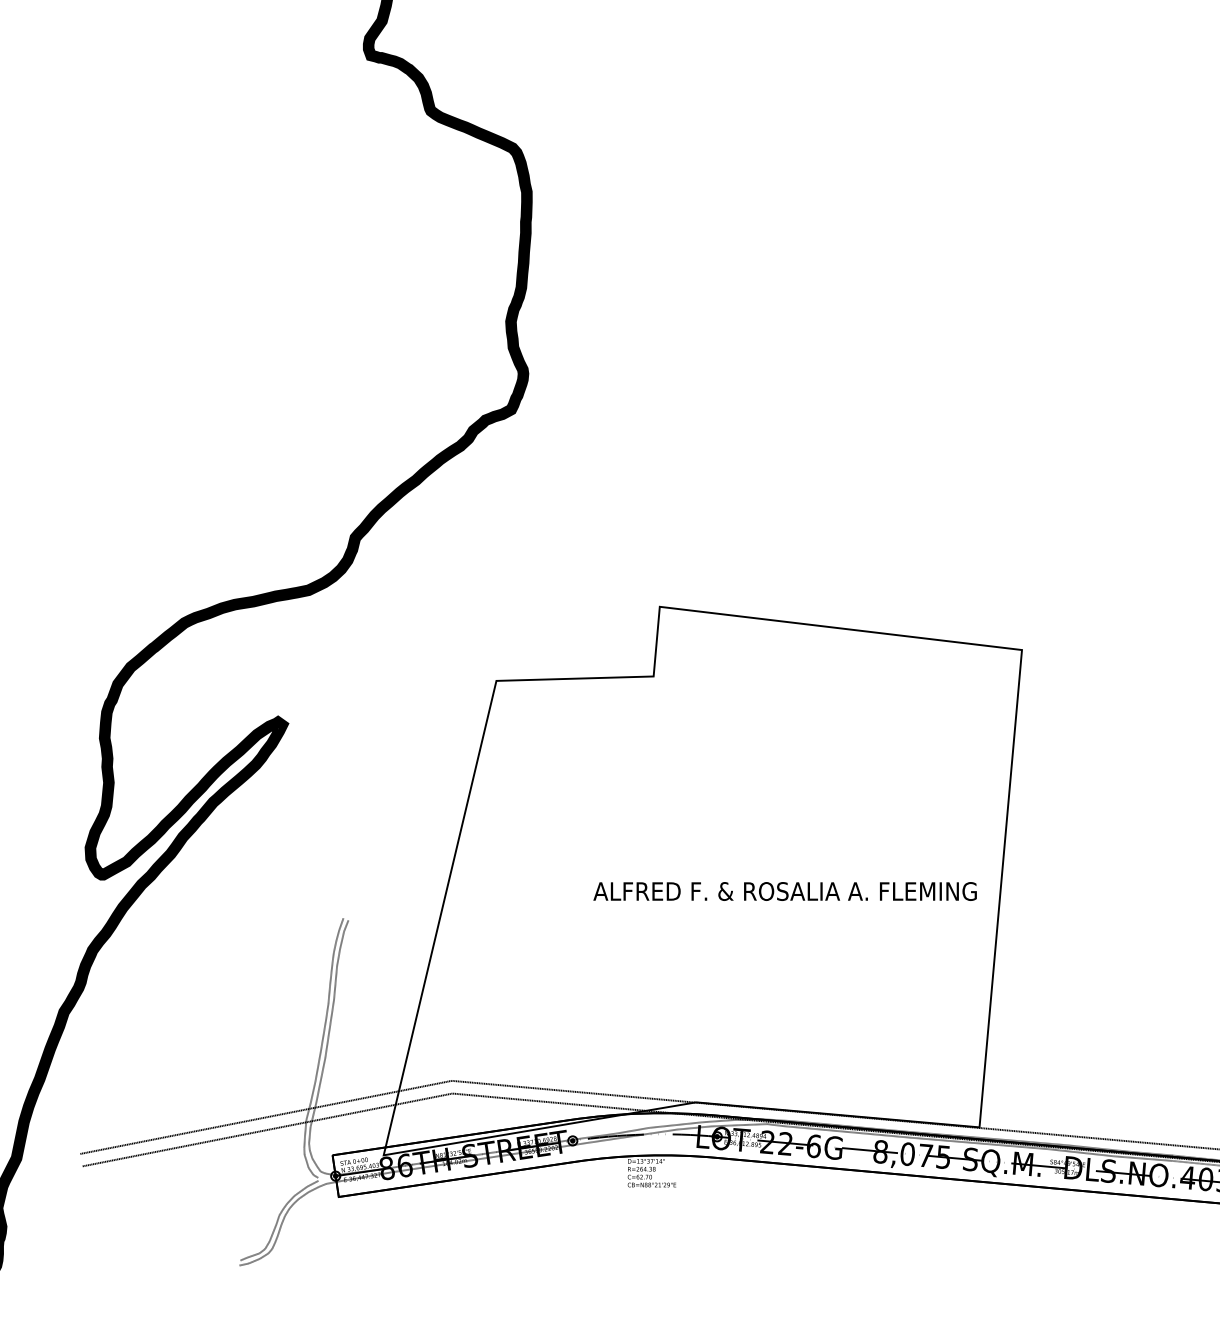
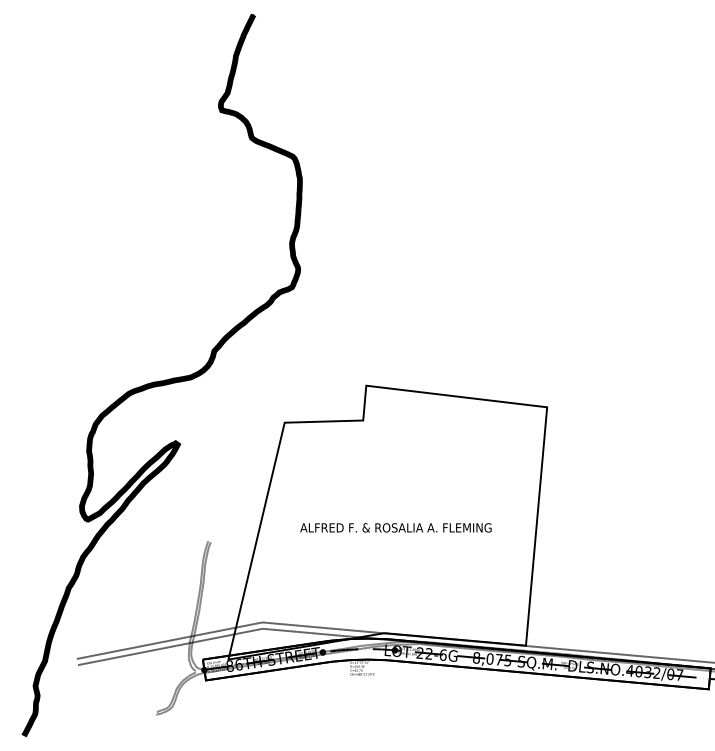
text: (784, 890) -> (395, 527), moved

